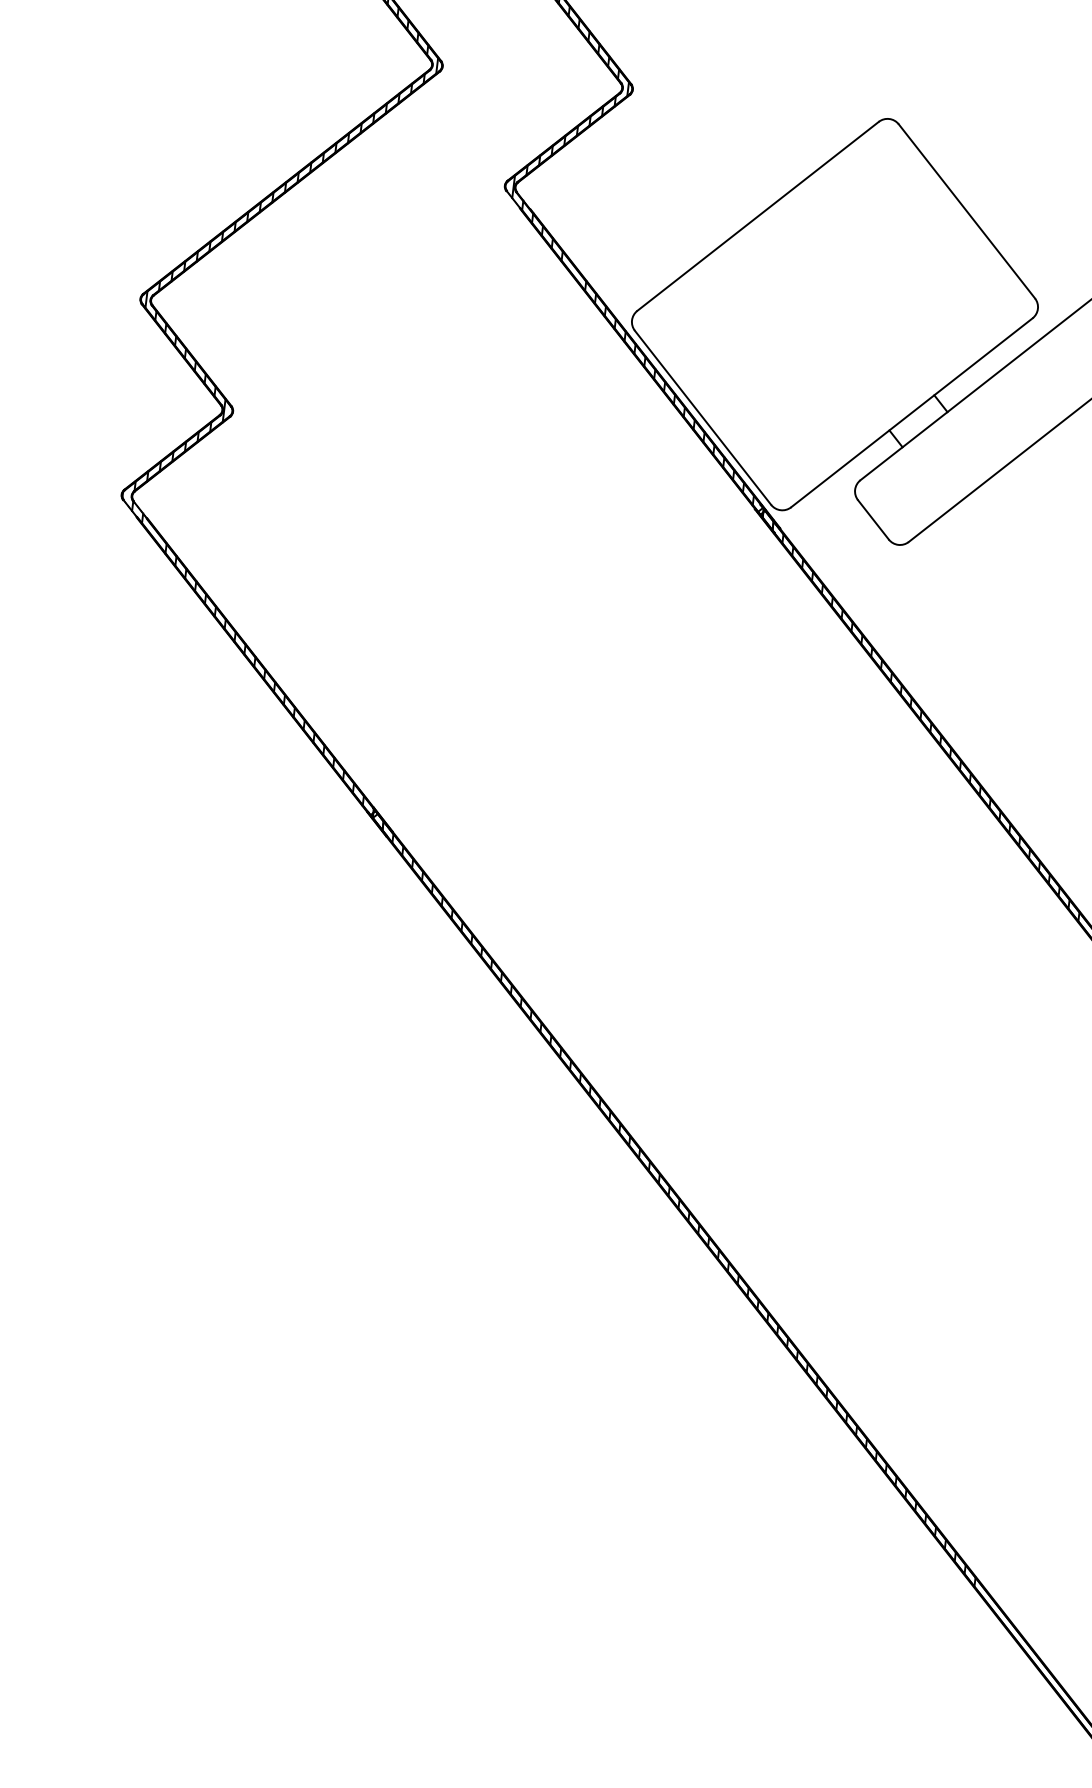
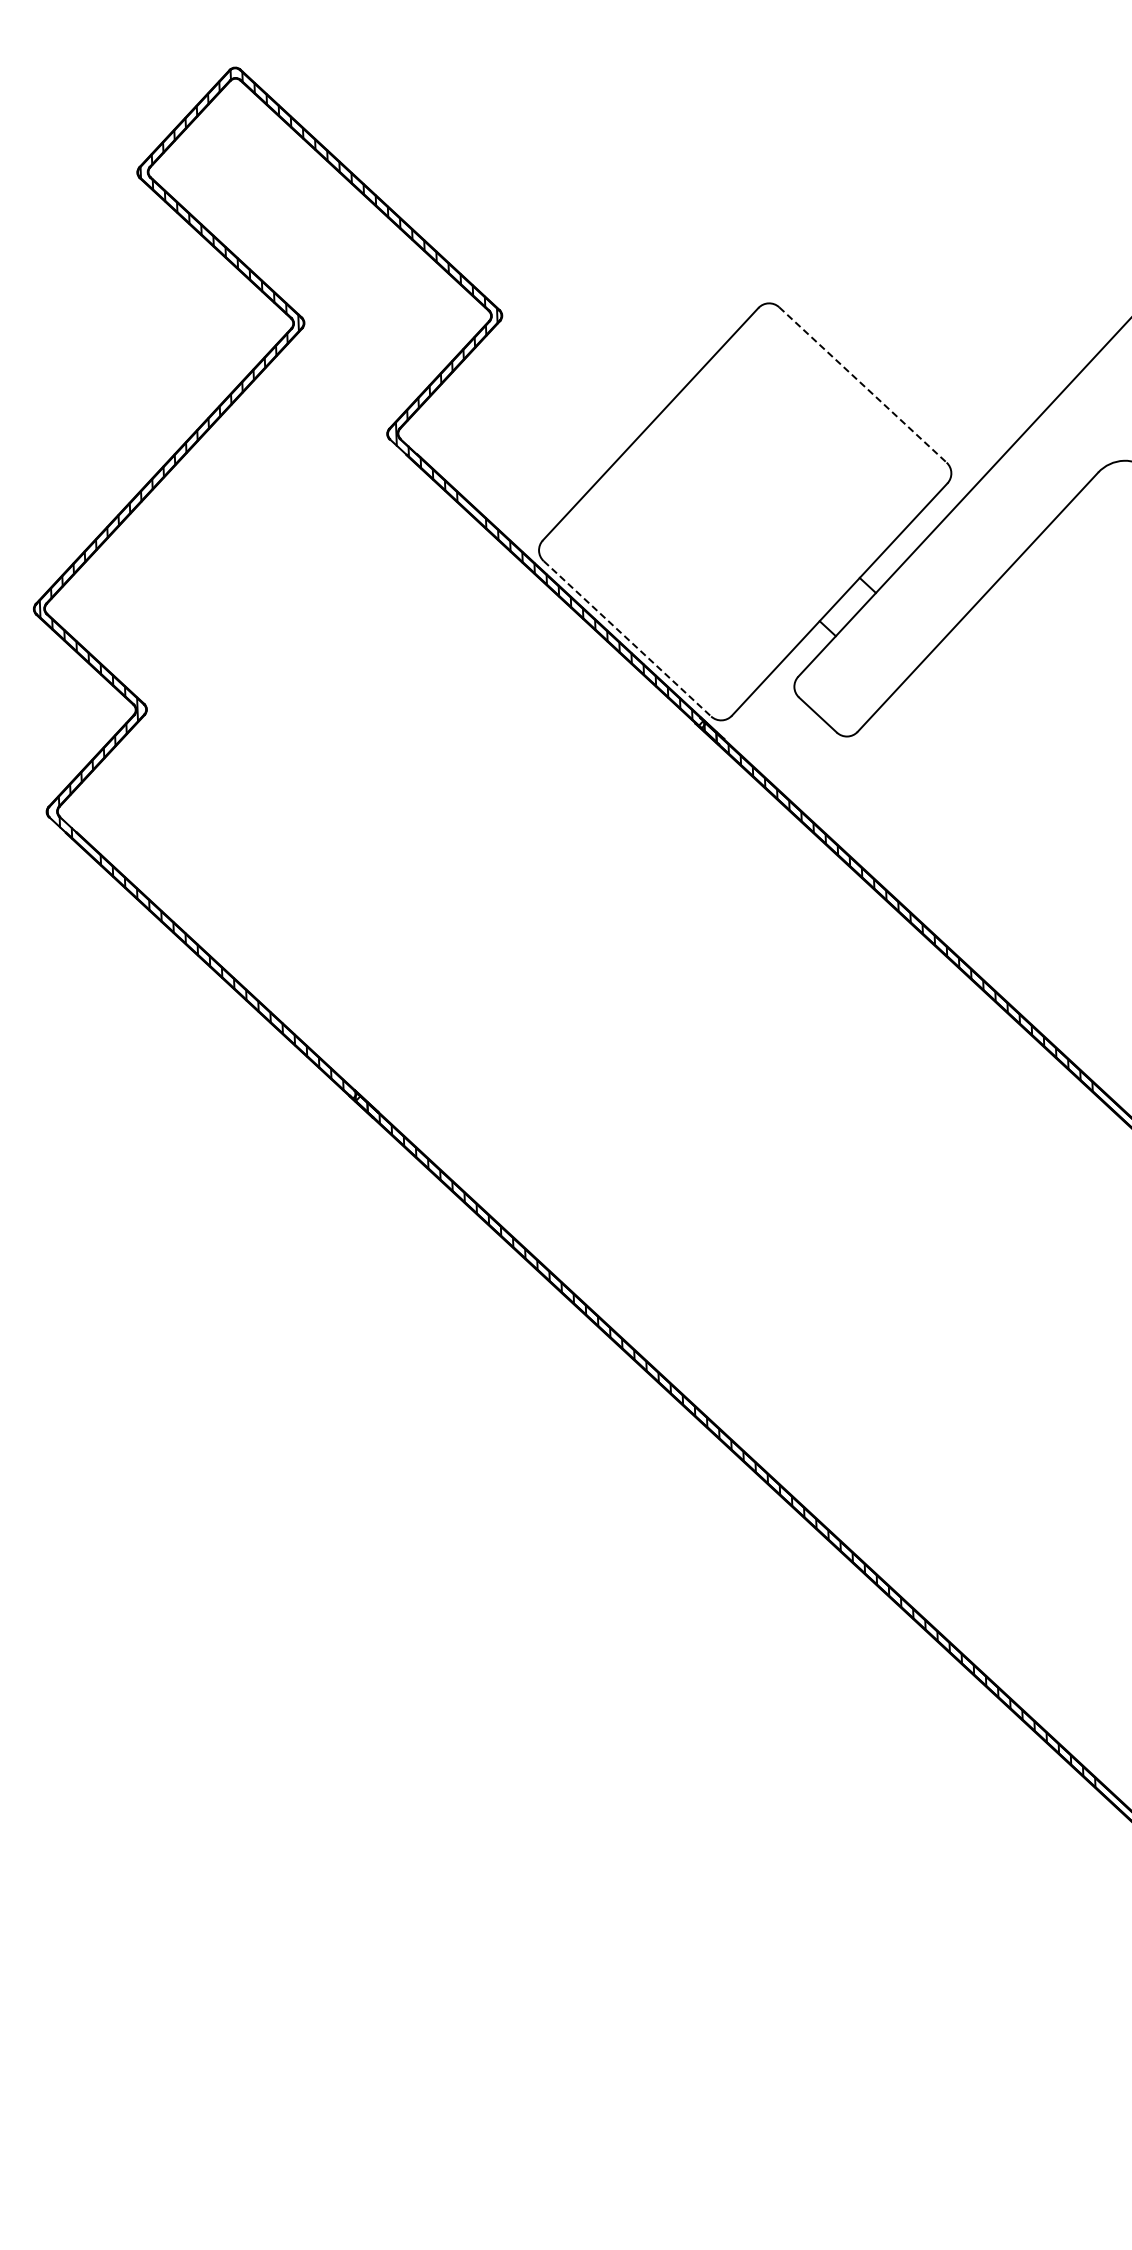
line: (967, 211) -> (863, 385), solid -> dashed
line: (702, 418) -> (627, 639), solid -> dashed

